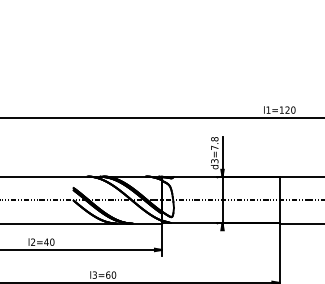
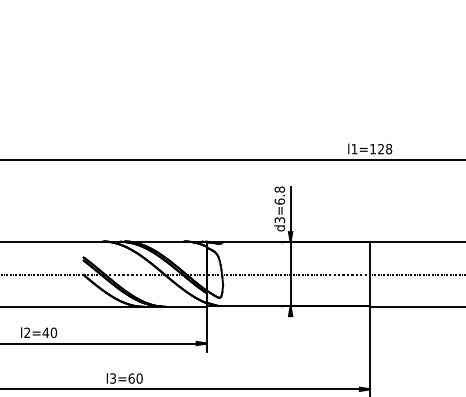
text: (293, 110) -> (389, 149), l1=120 -> l1=128
text: (214, 147) -> (279, 201), d3=7.8 -> d3=6.8

